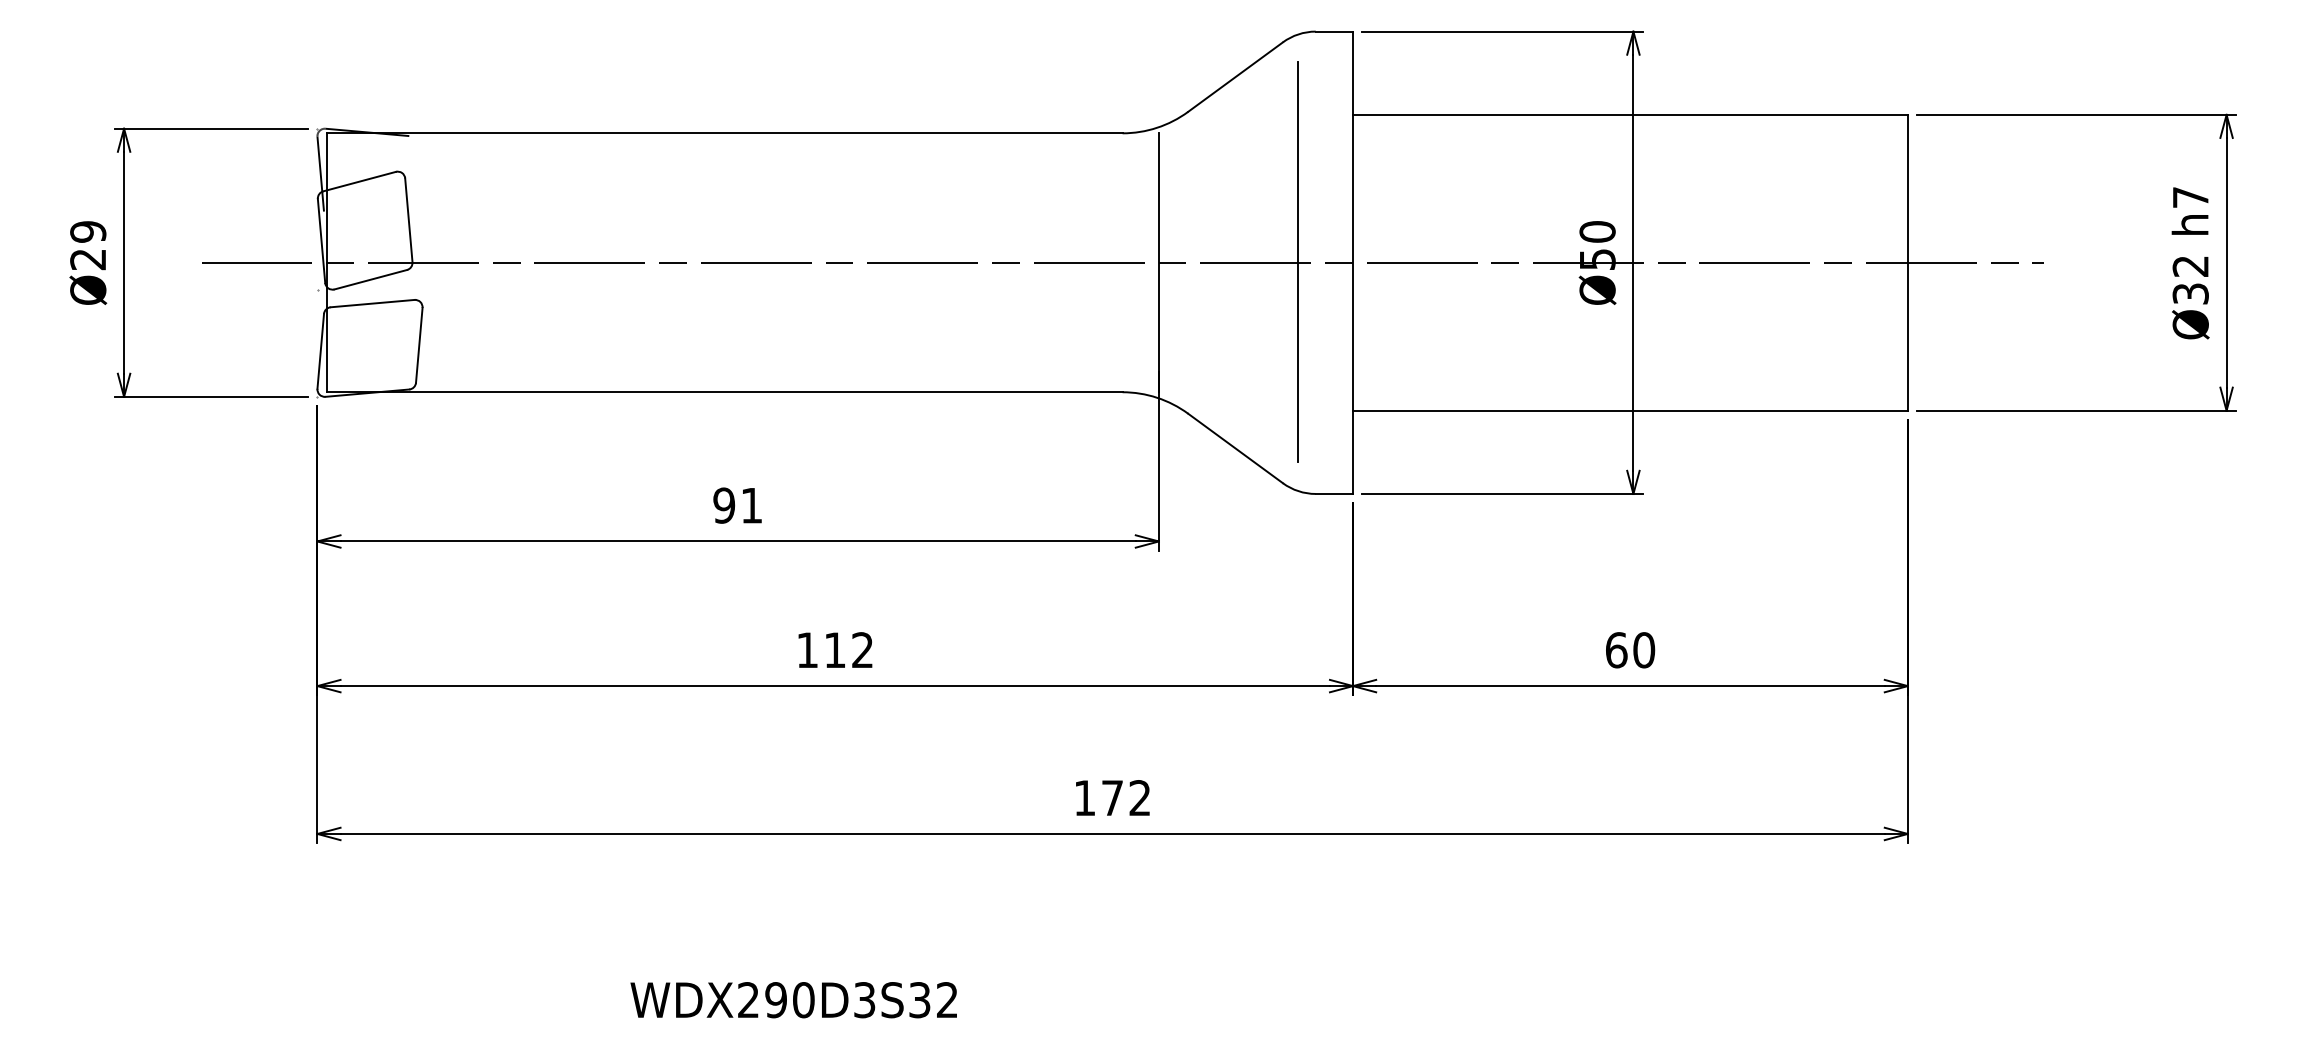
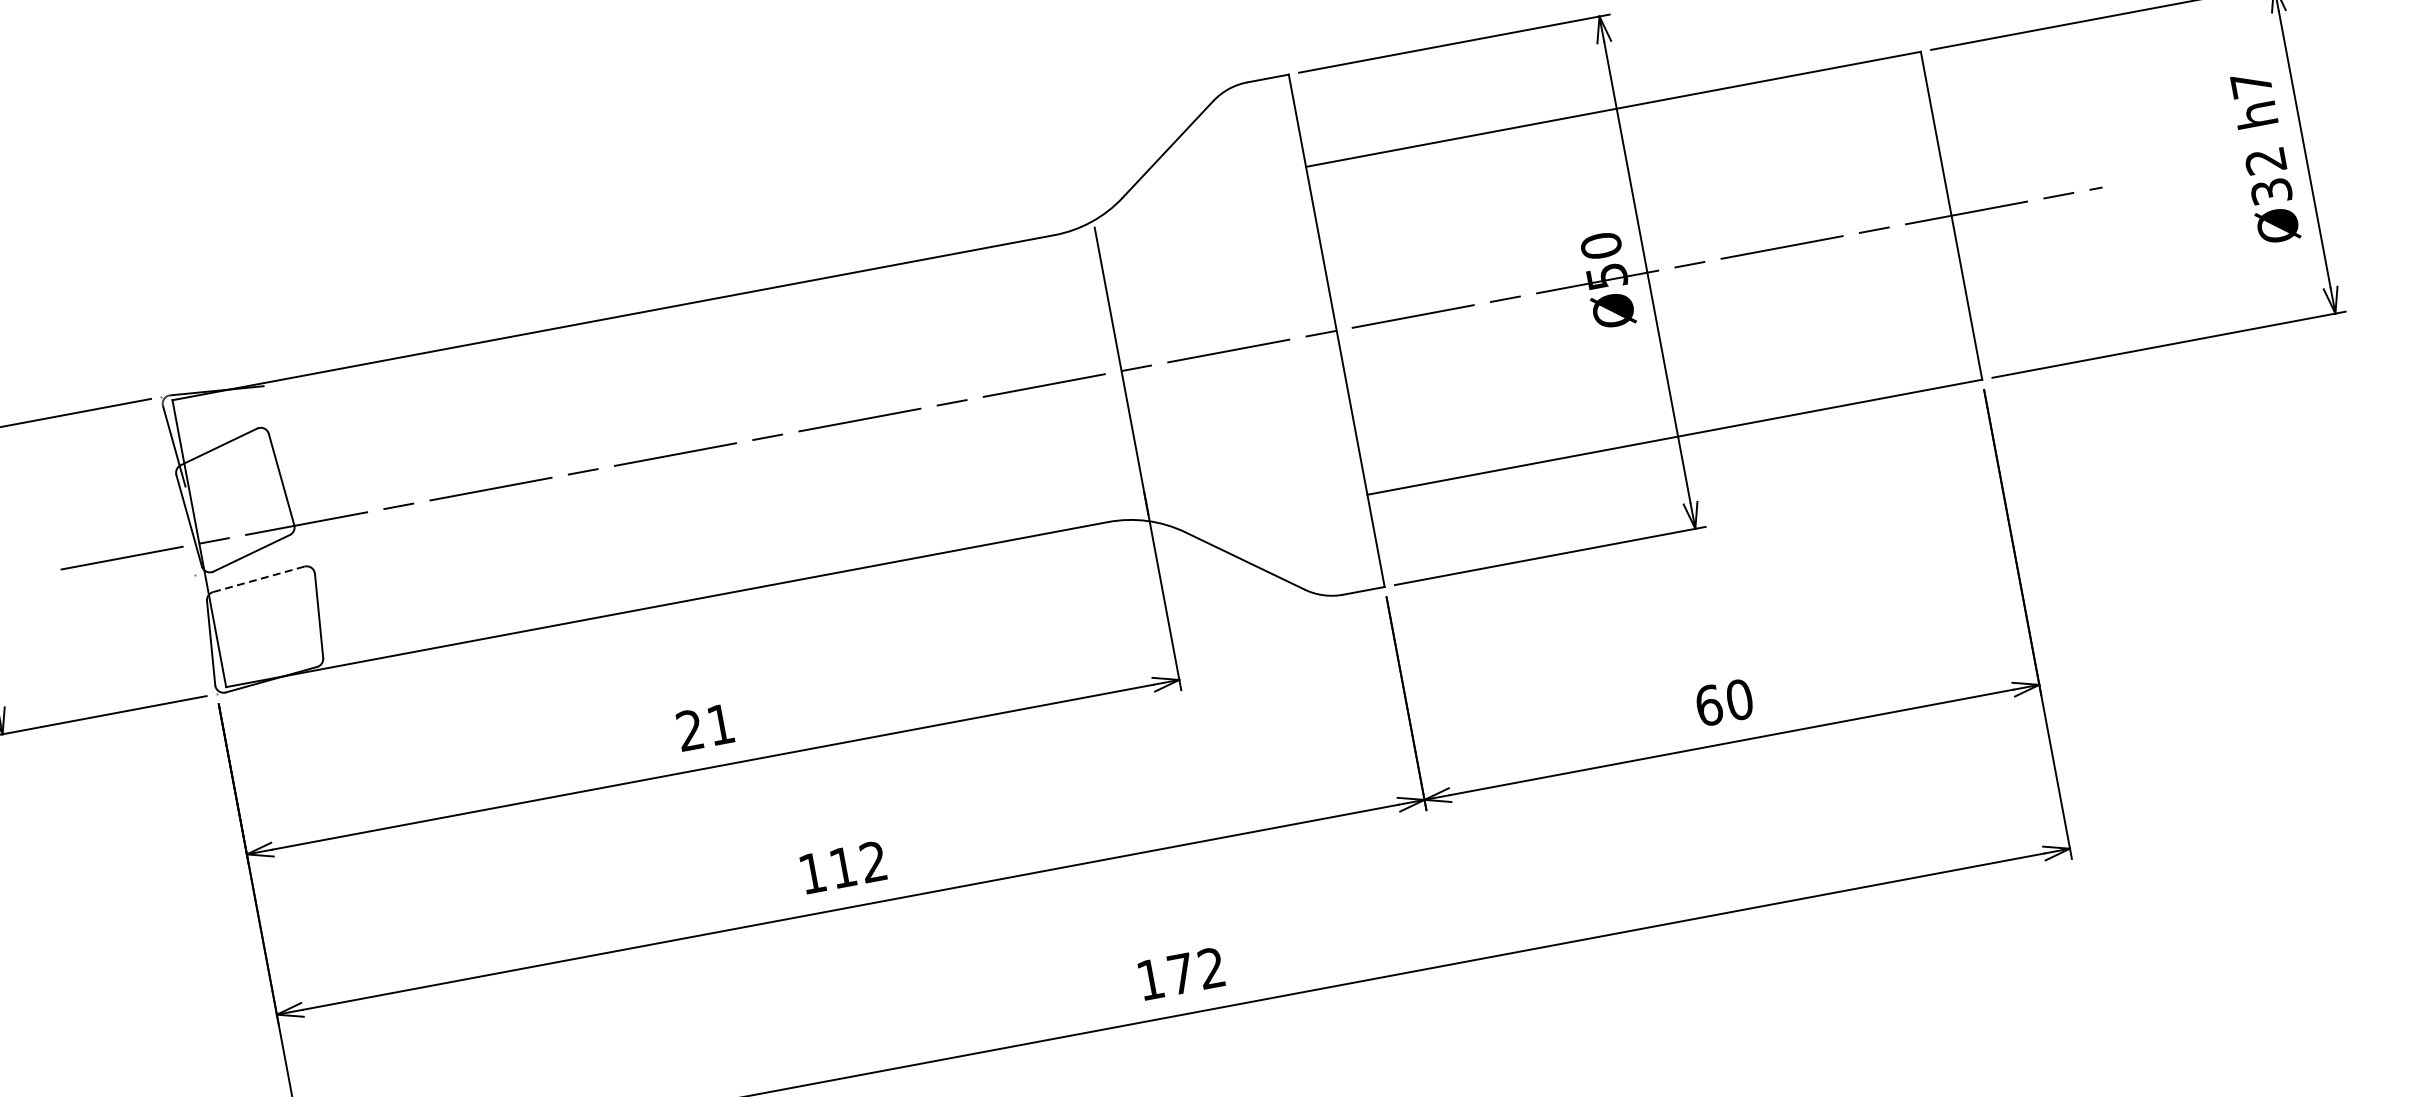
line: (1297, 261) -> (1274, 340), removed
line: (372, 303) -> (258, 579), solid -> dashed
text: (724, 505) -> (690, 730), 91 -> 21

